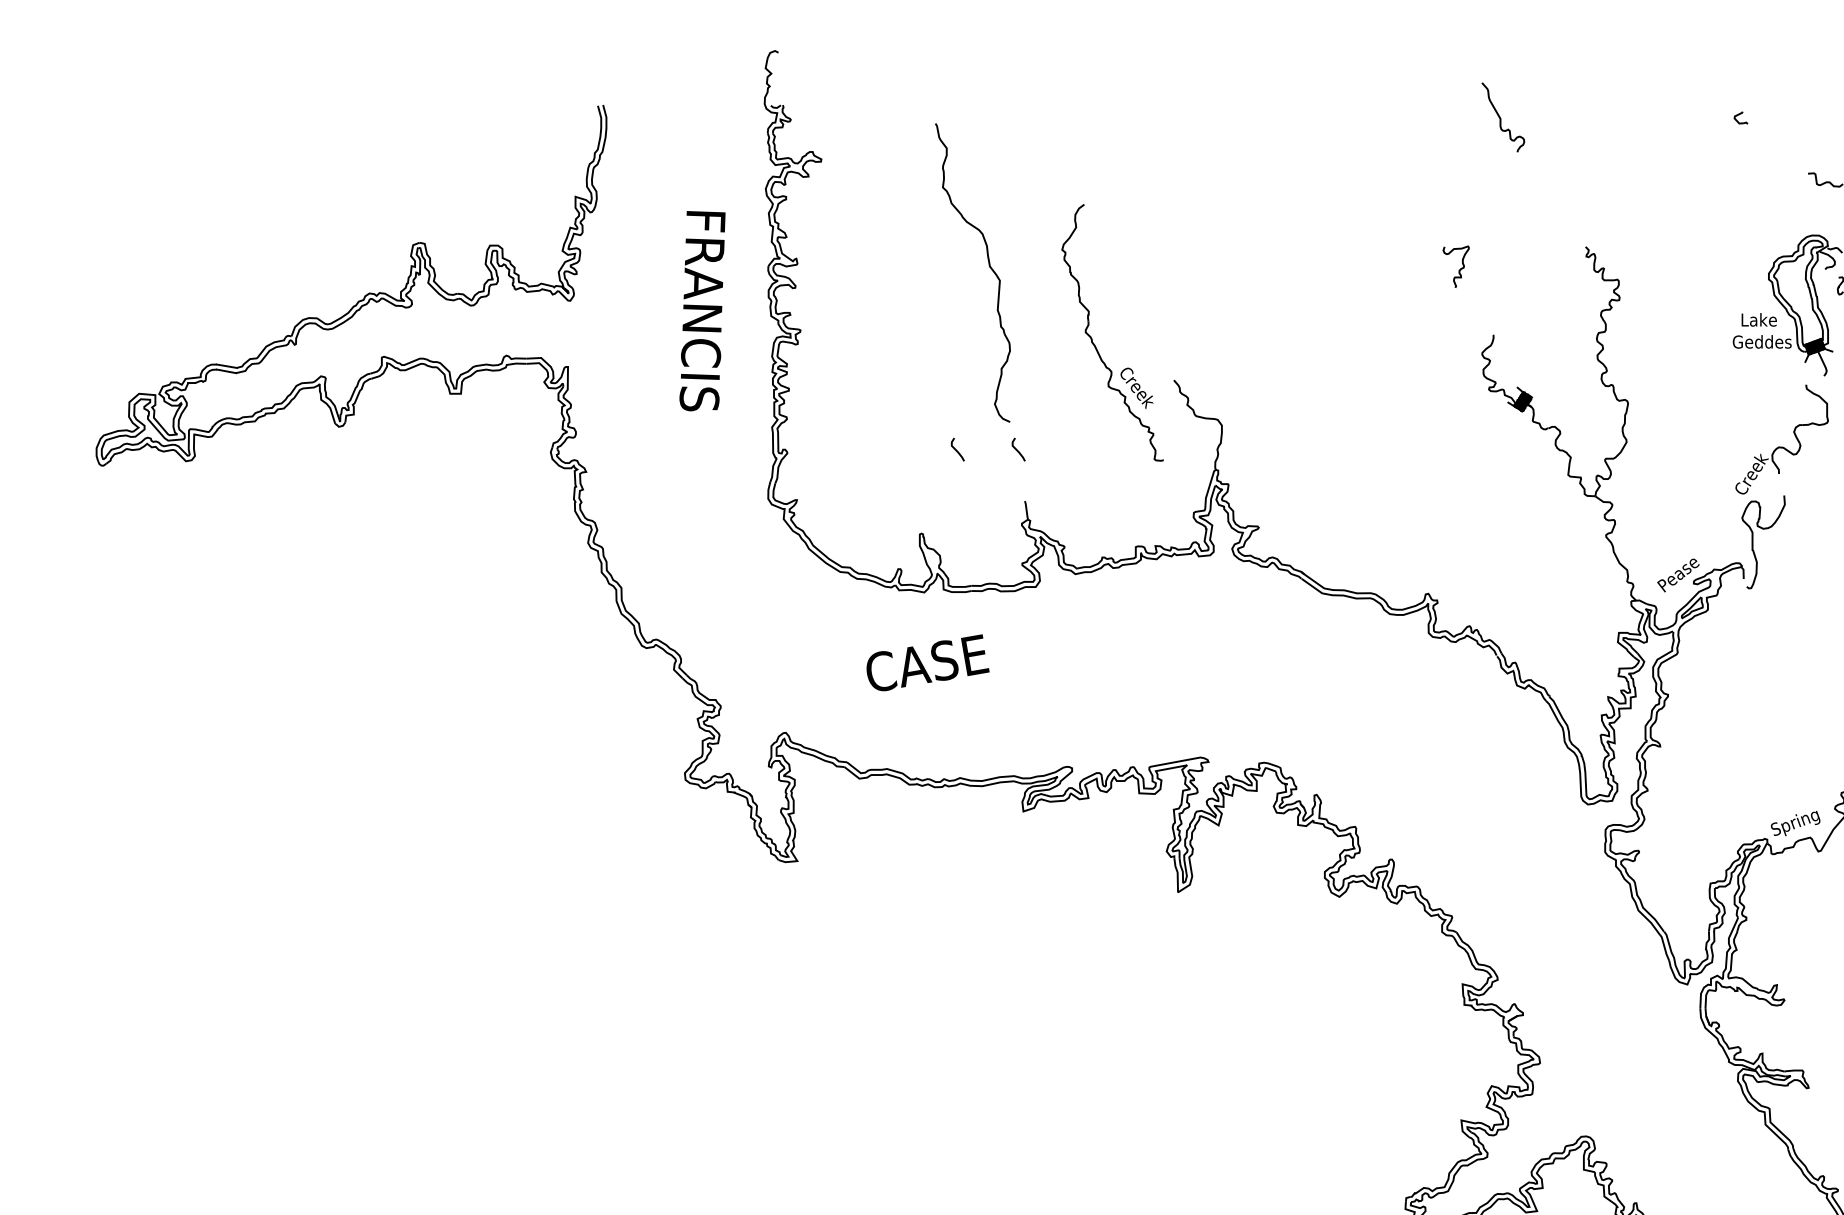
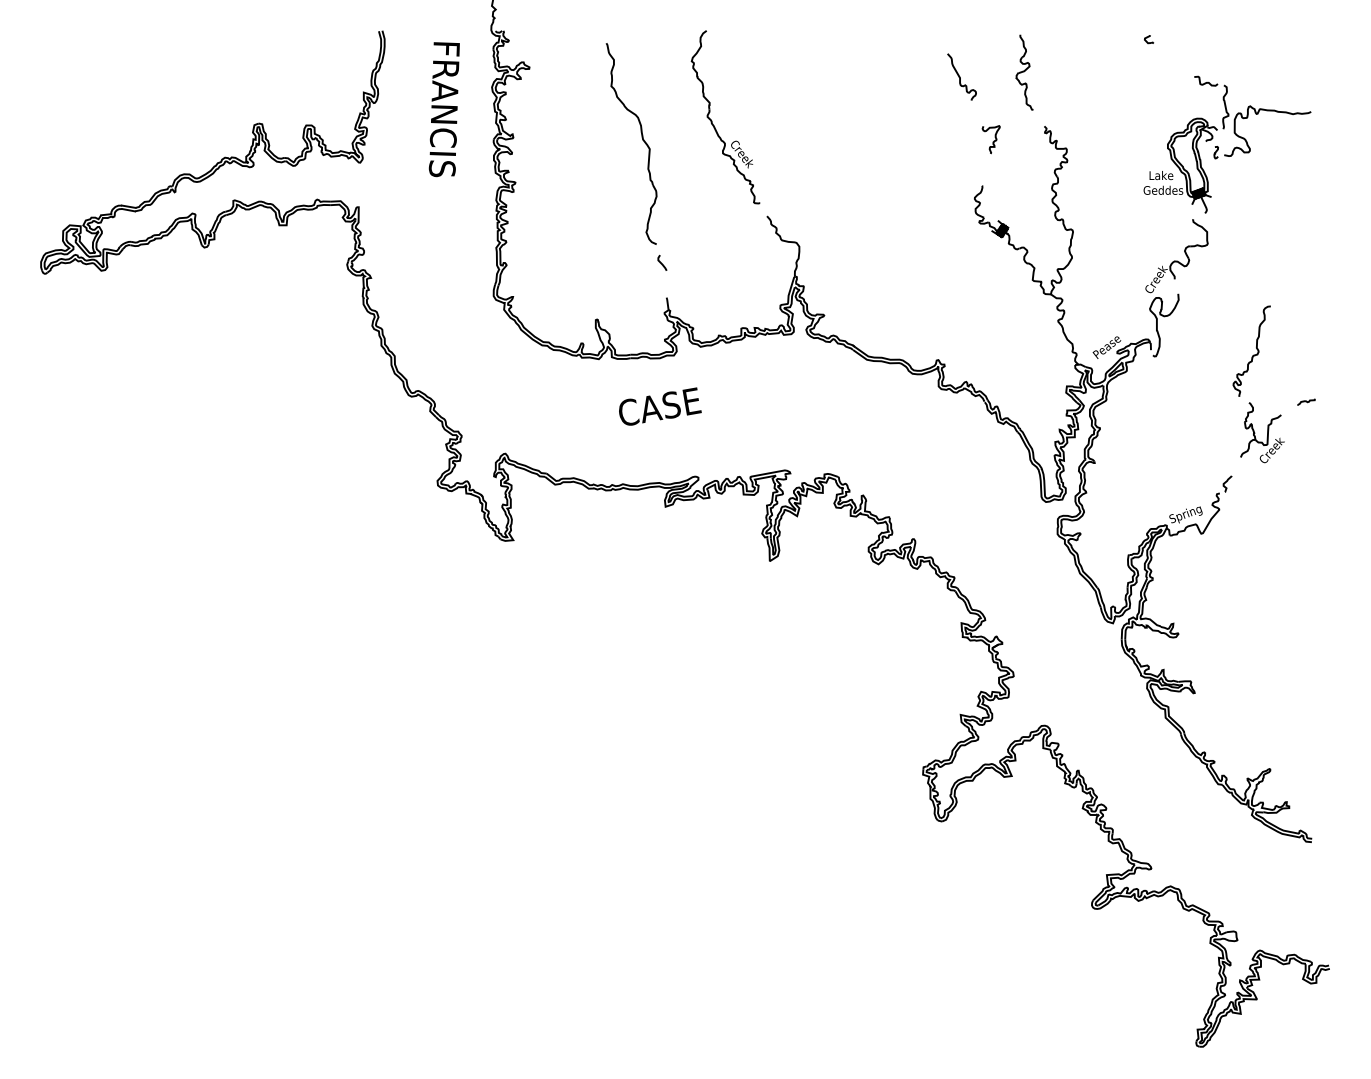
curve: (1501, 116) -> (960, 76), moved
part: (1556, 166) -> (1024, 72), added
curve: (1458, 269) -> (992, 141), moved
text: (701, 310) -> (443, 109), moved
part: (1092, 337) -> (712, 120), moved
curve: (956, 448) -> (620, 262), removed
text: (928, 662) -> (660, 406), moved

